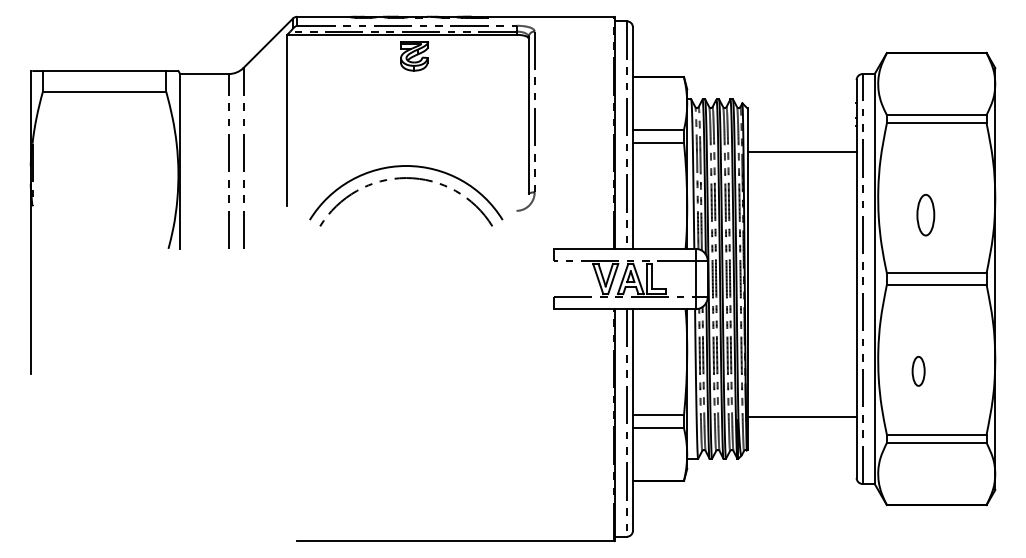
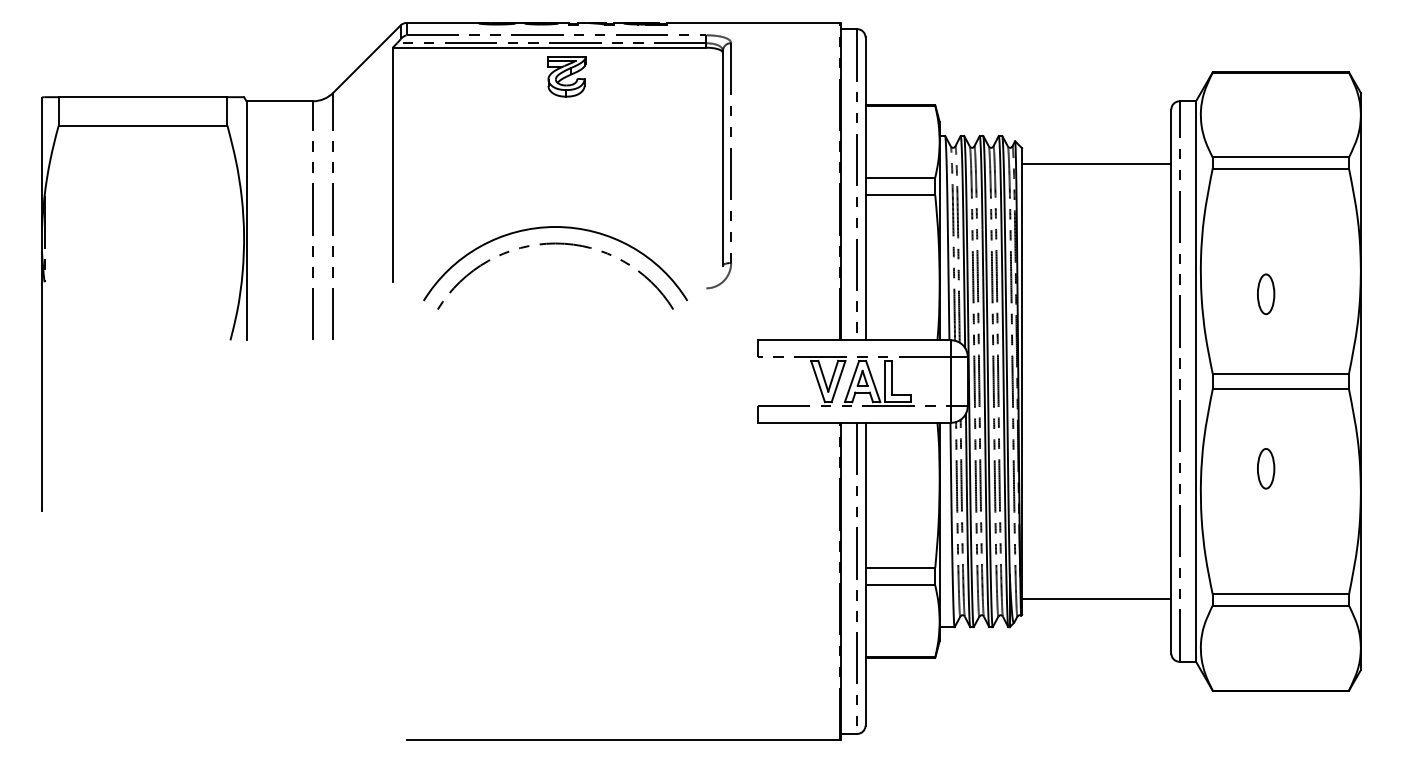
line: (801, 151) -> (1096, 164), moved
part: (926, 215) -> (1266, 294), size x0.71
part: (918, 371) -> (1266, 468), moved
line: (801, 416) -> (1096, 598), moved

